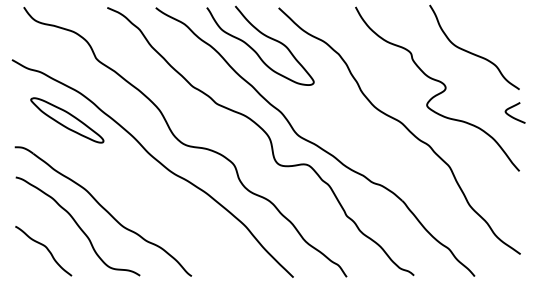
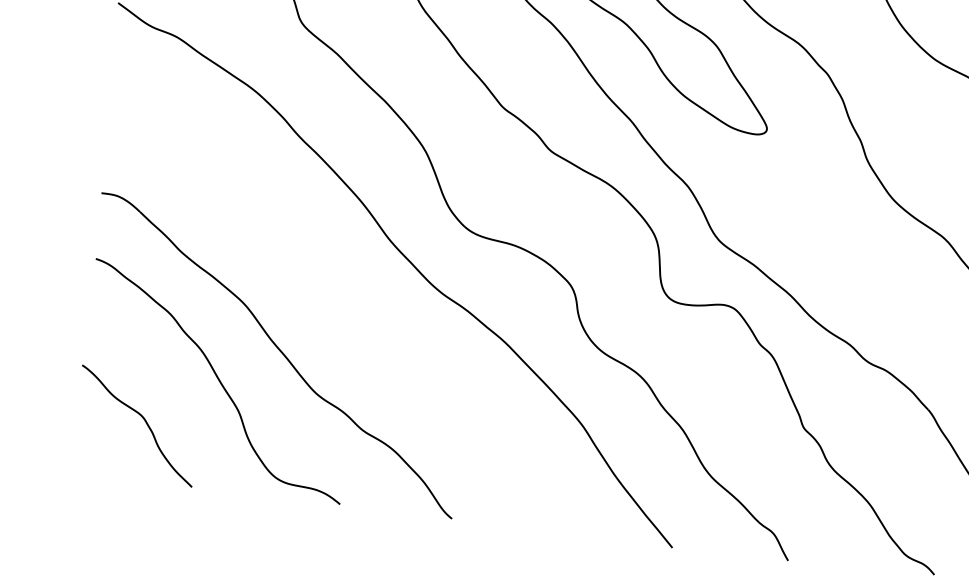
part: (67, 120) -> (222, 148), removed

